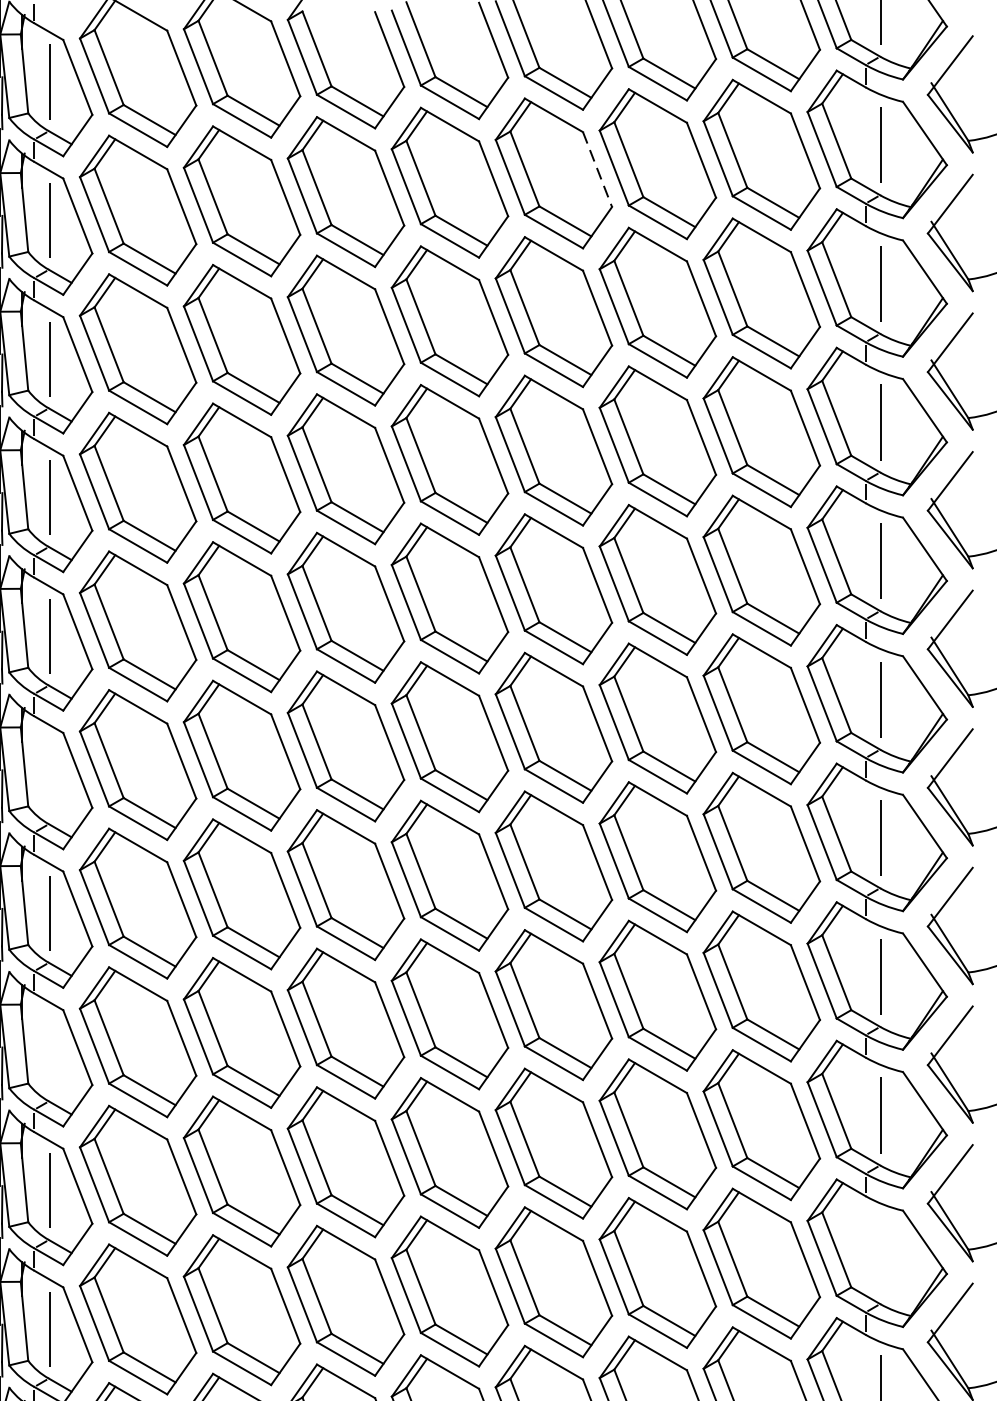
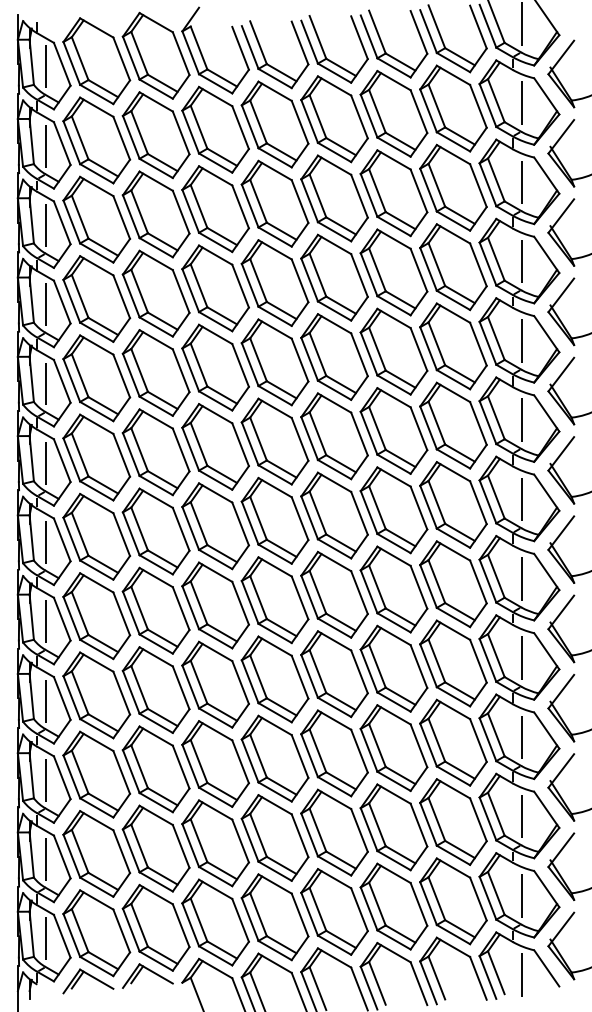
line: (597, 170) -> (359, 117), dashed -> solid
line: (50, 773) -> (46, 462), added
line: (50, 1051) -> (46, 621), added
line: (880, 1254) -> (521, 737), added

